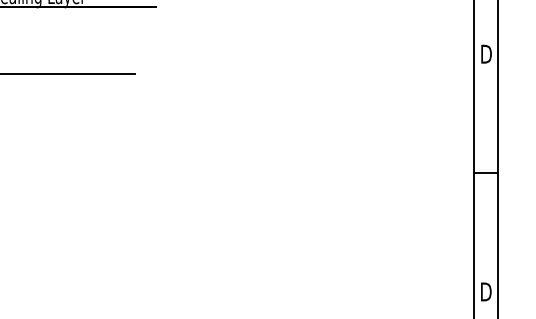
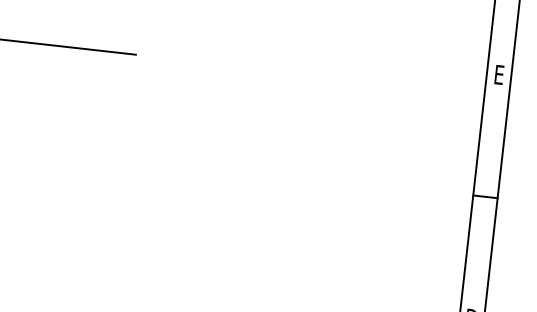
text: (486, 53) -> (499, 74), D -> E

